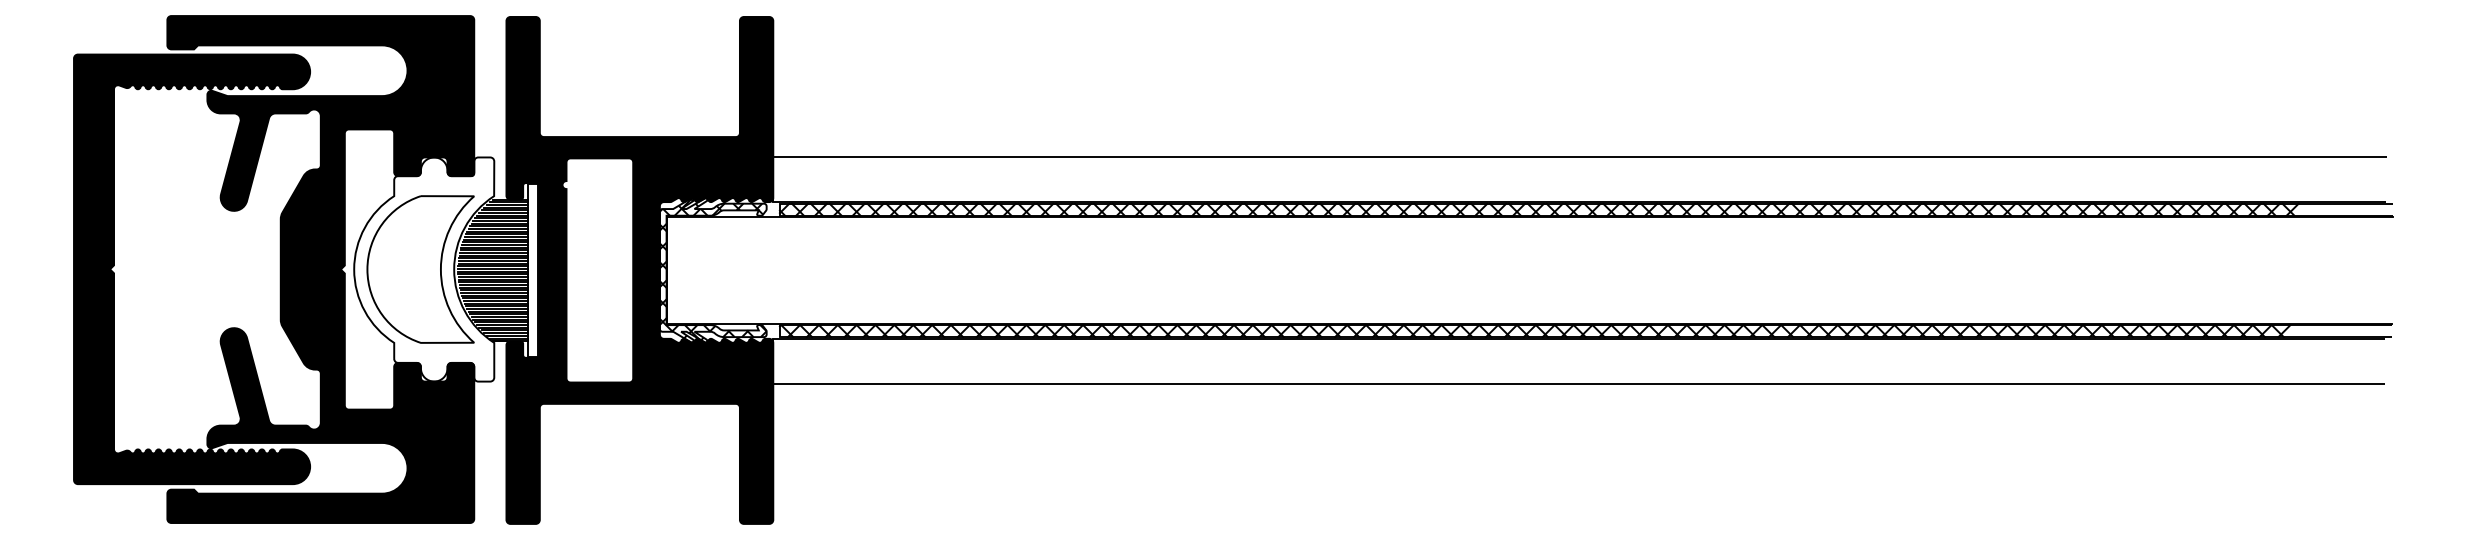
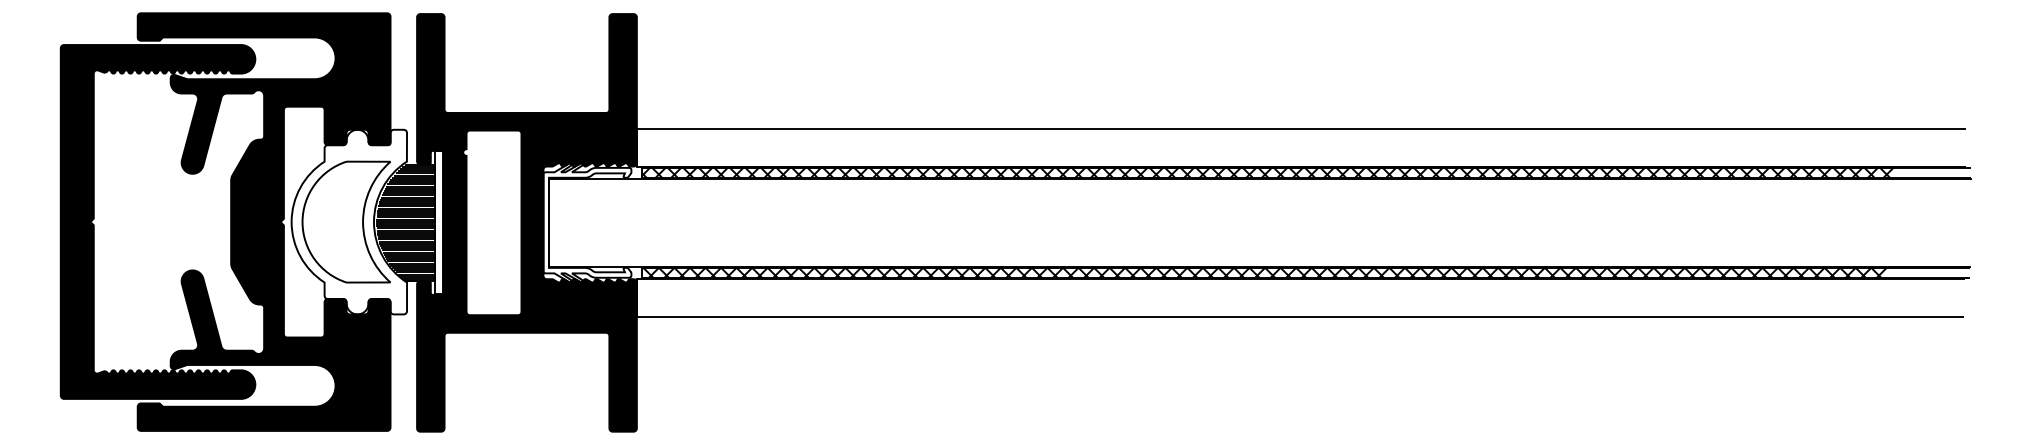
hatch: (712, 269) -> (586, 222), removed

